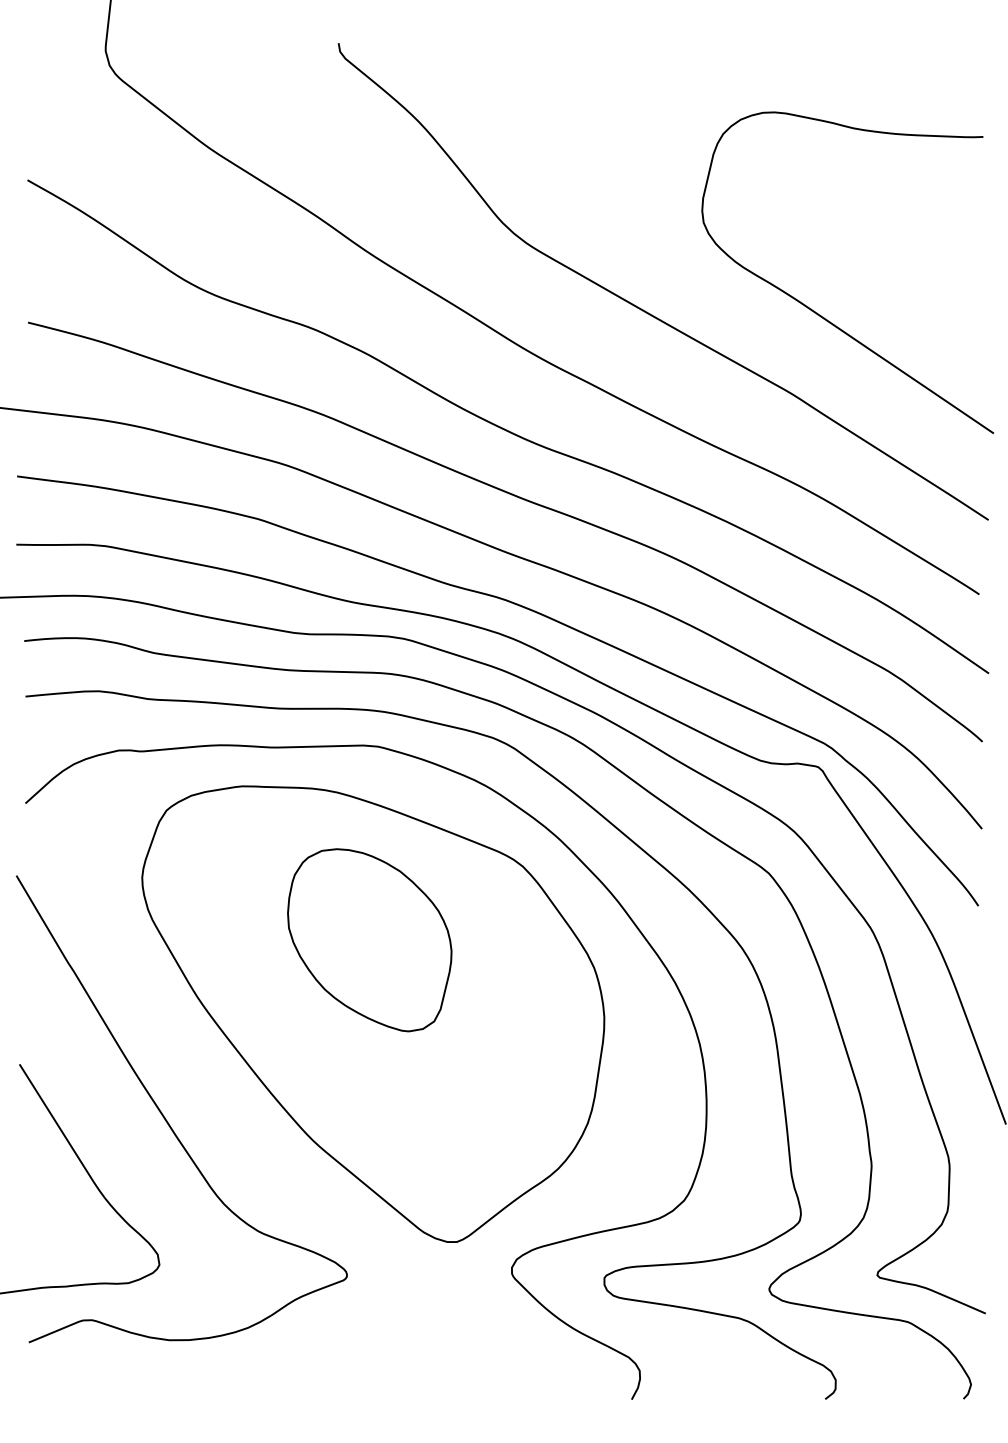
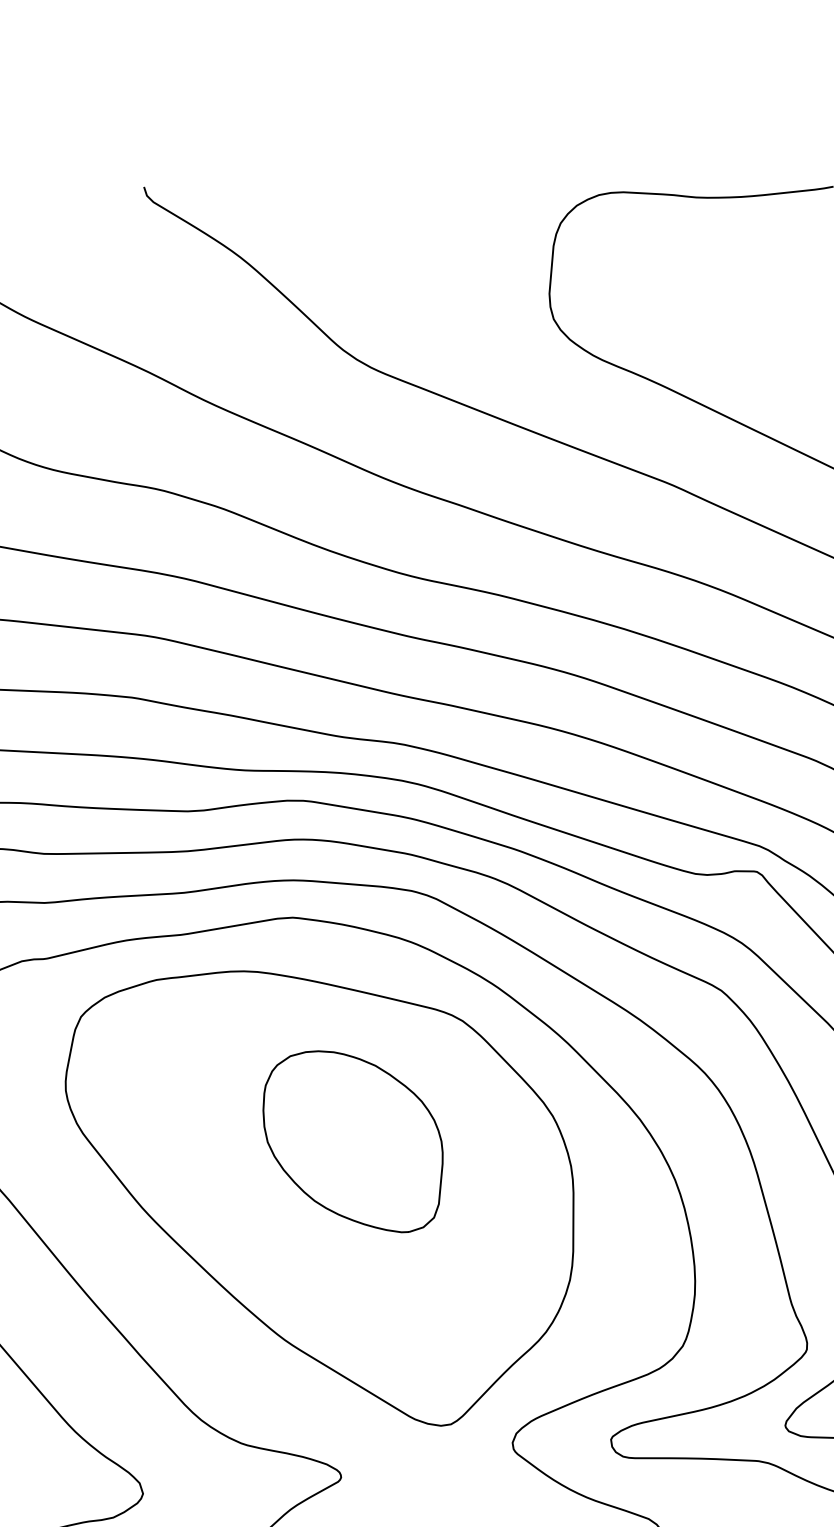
part: (369, 940) -> (353, 1142), moved

